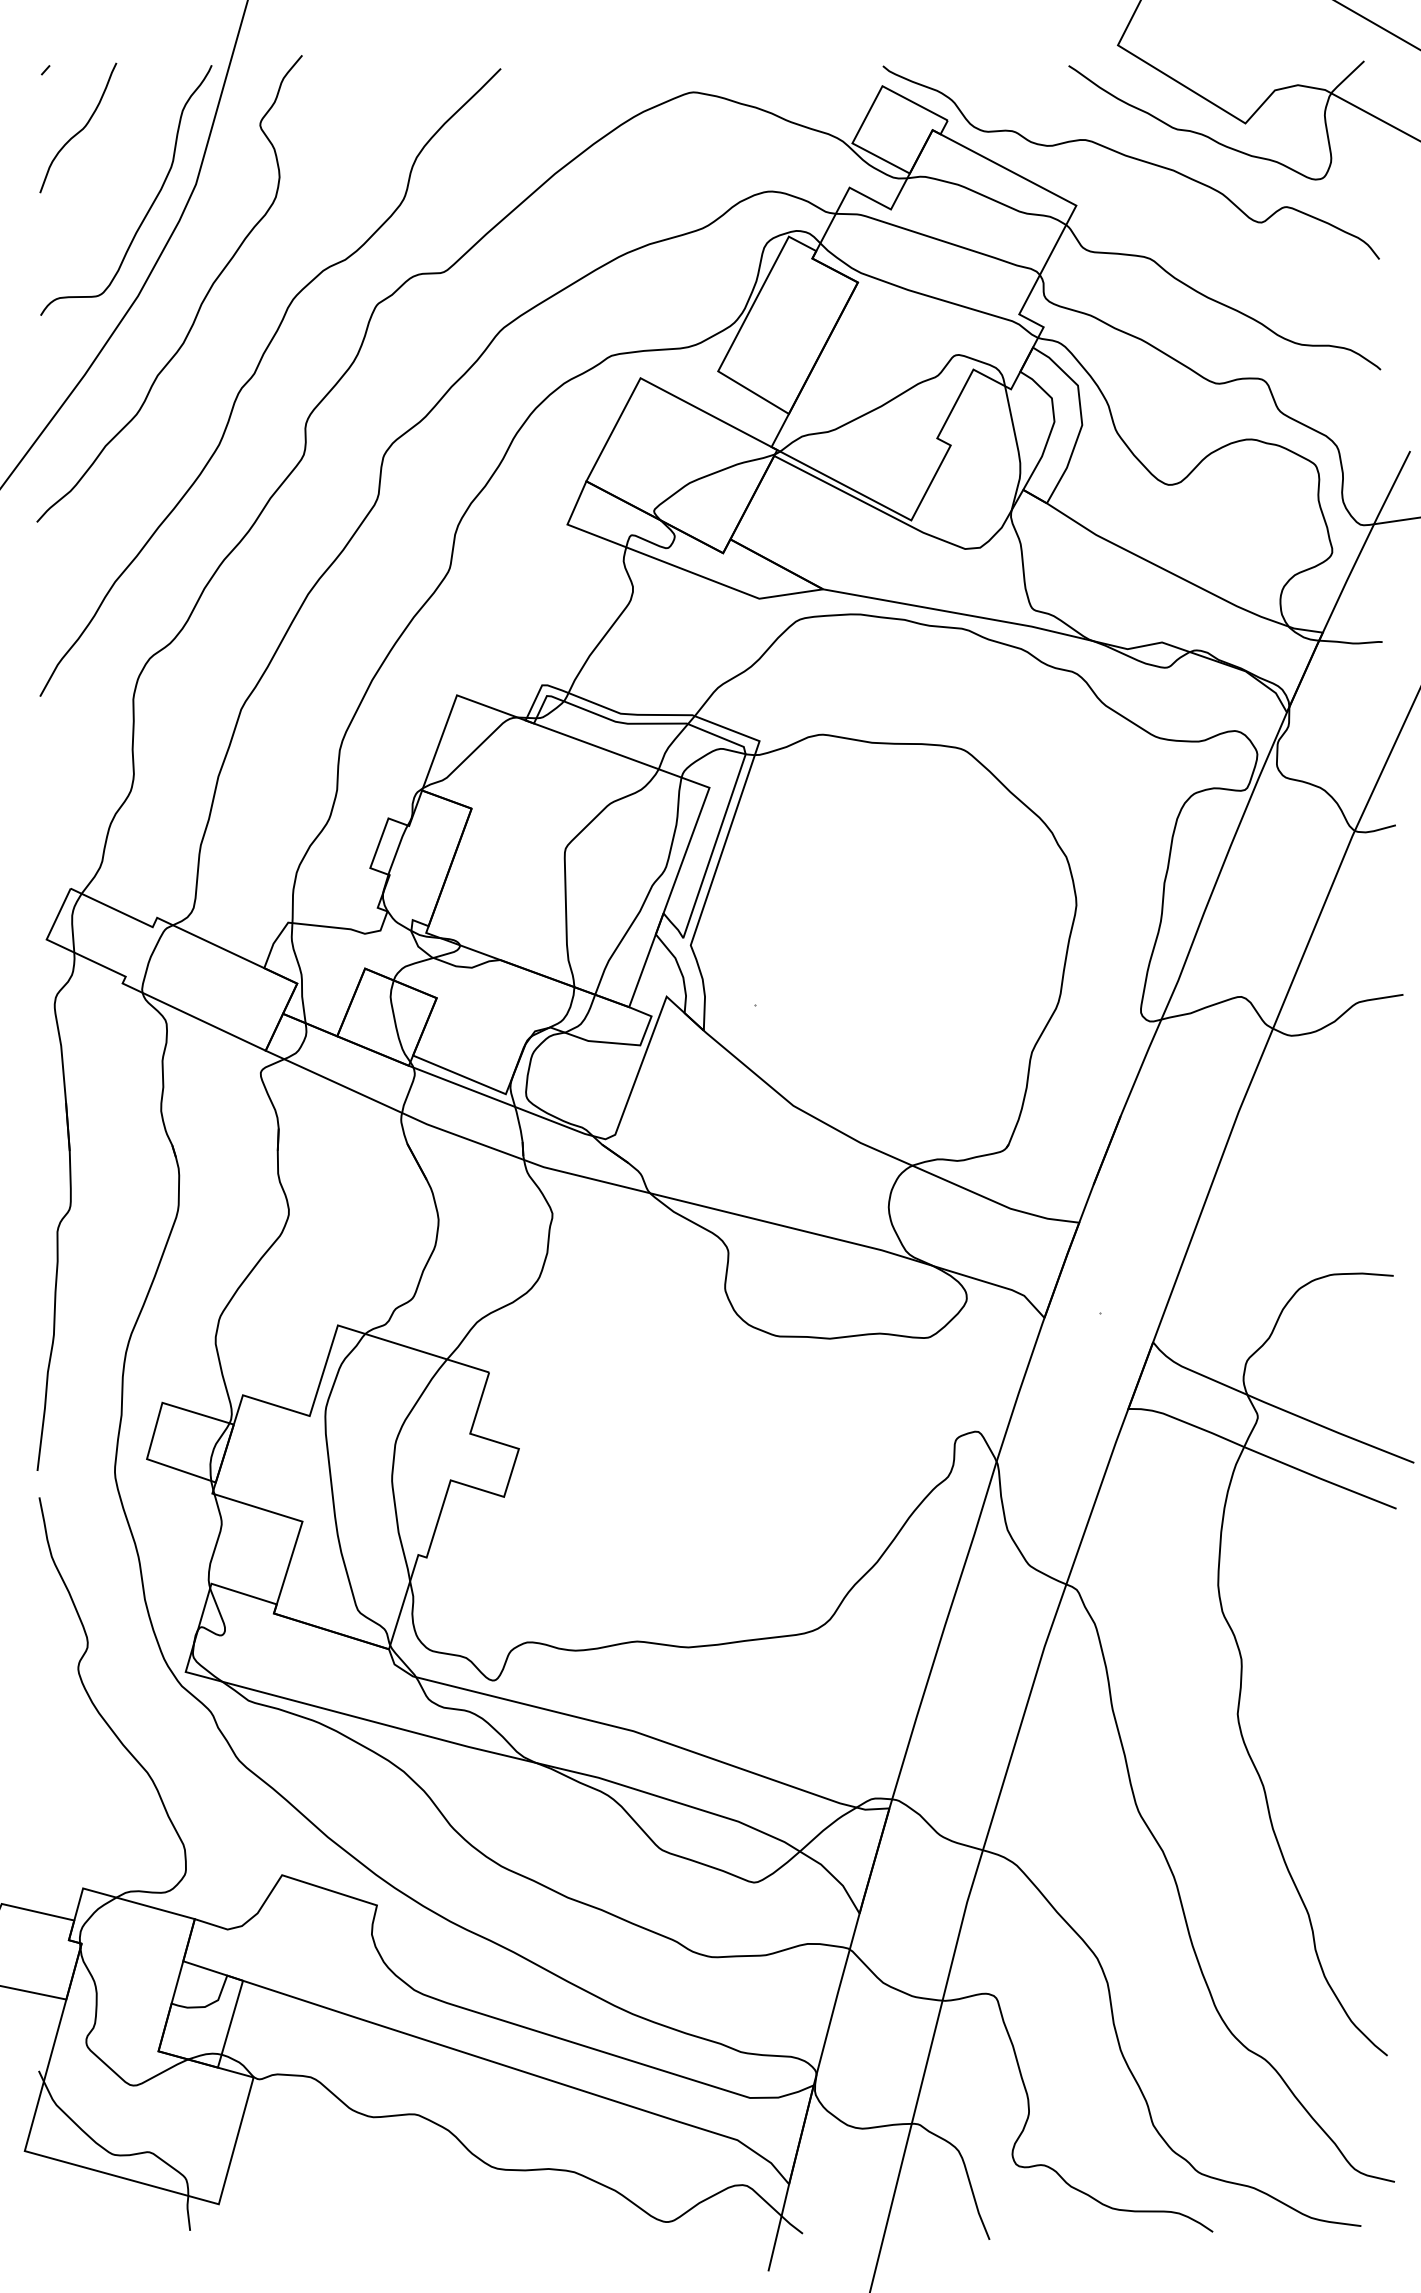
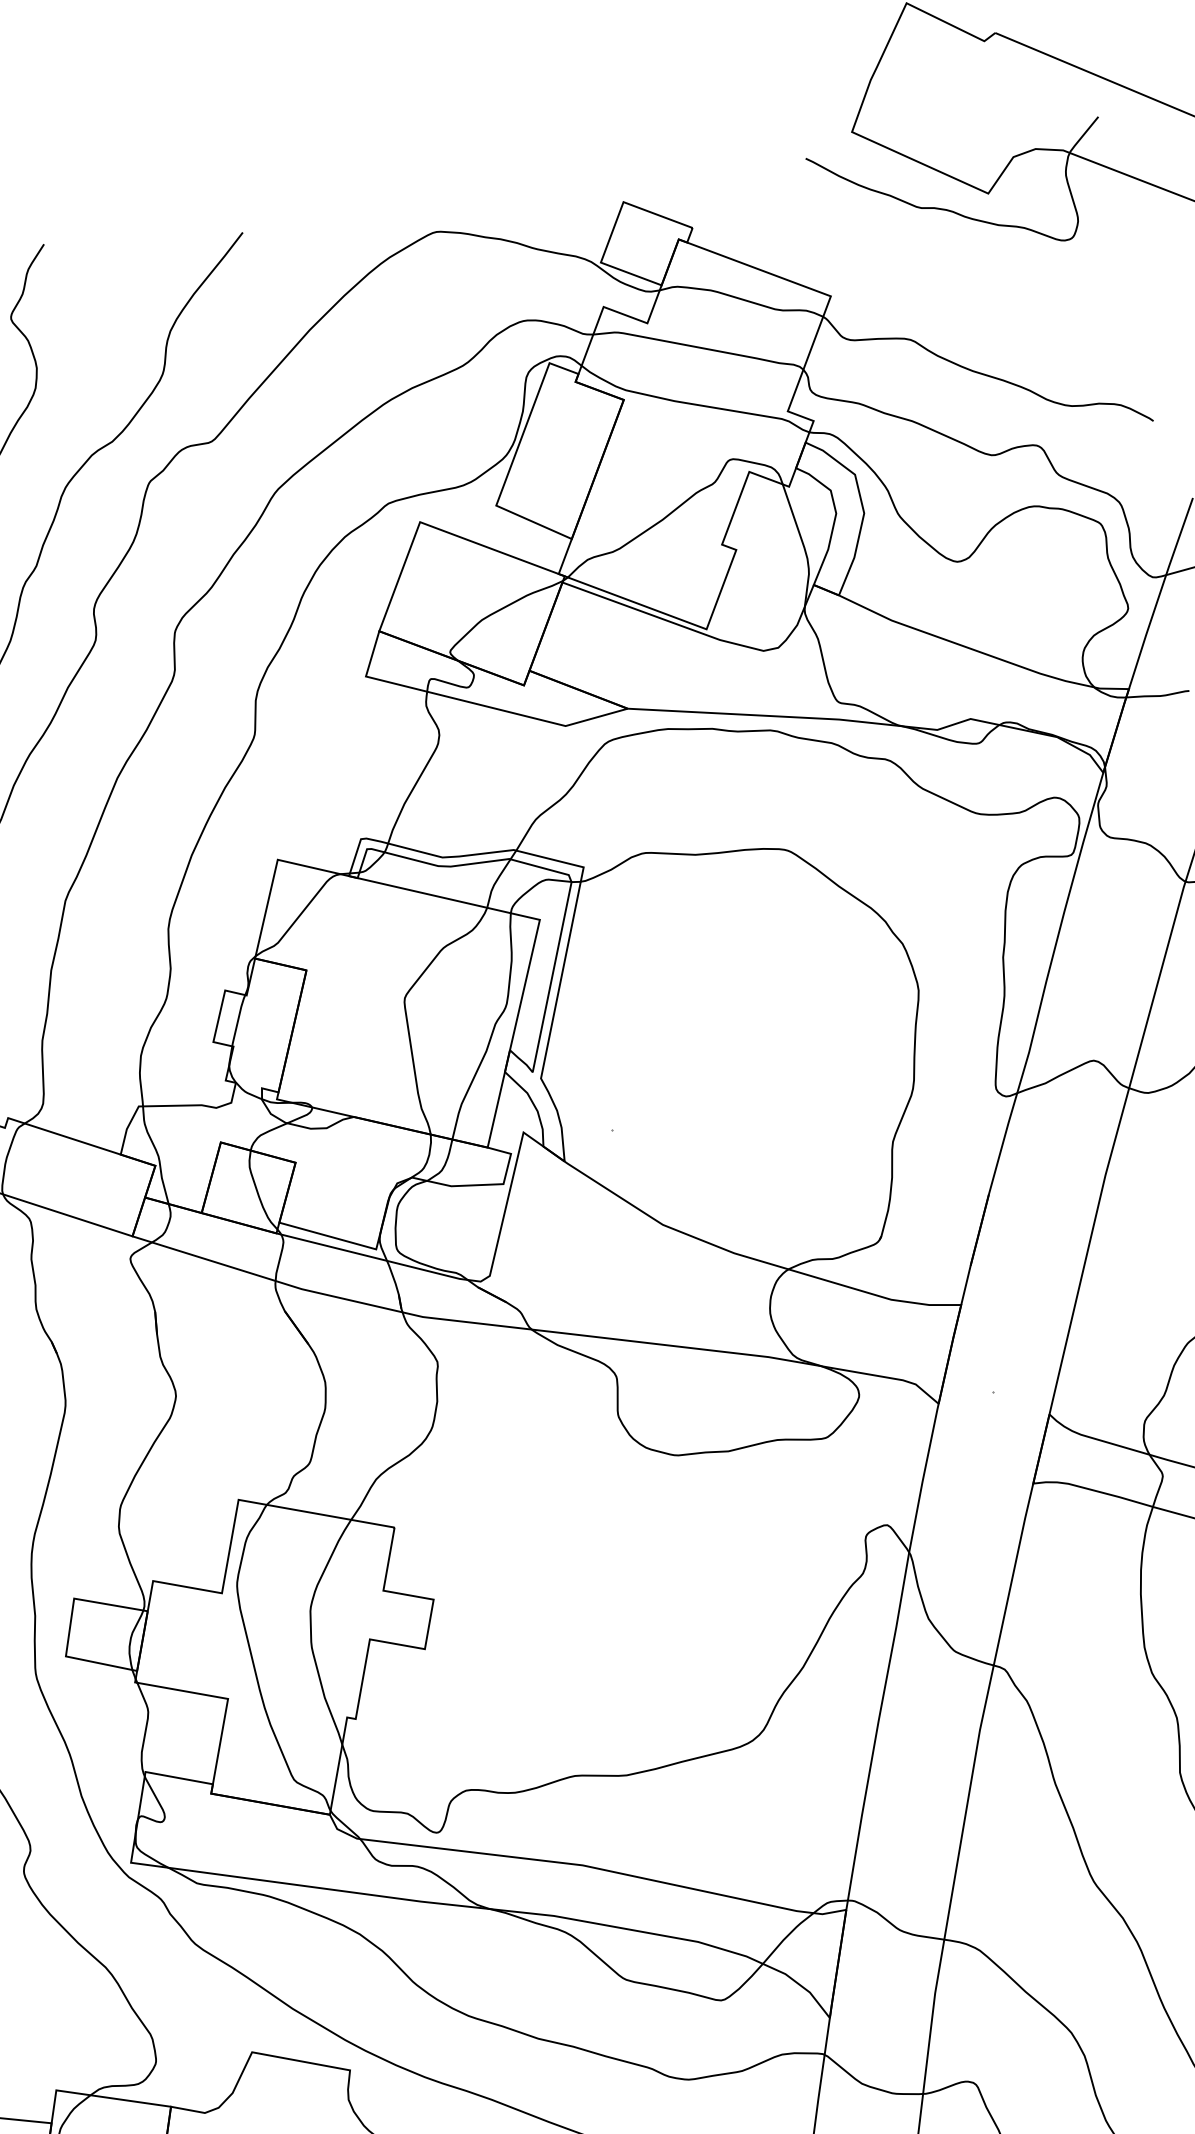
curve: (1130, 158) -> (878, 242), removed

